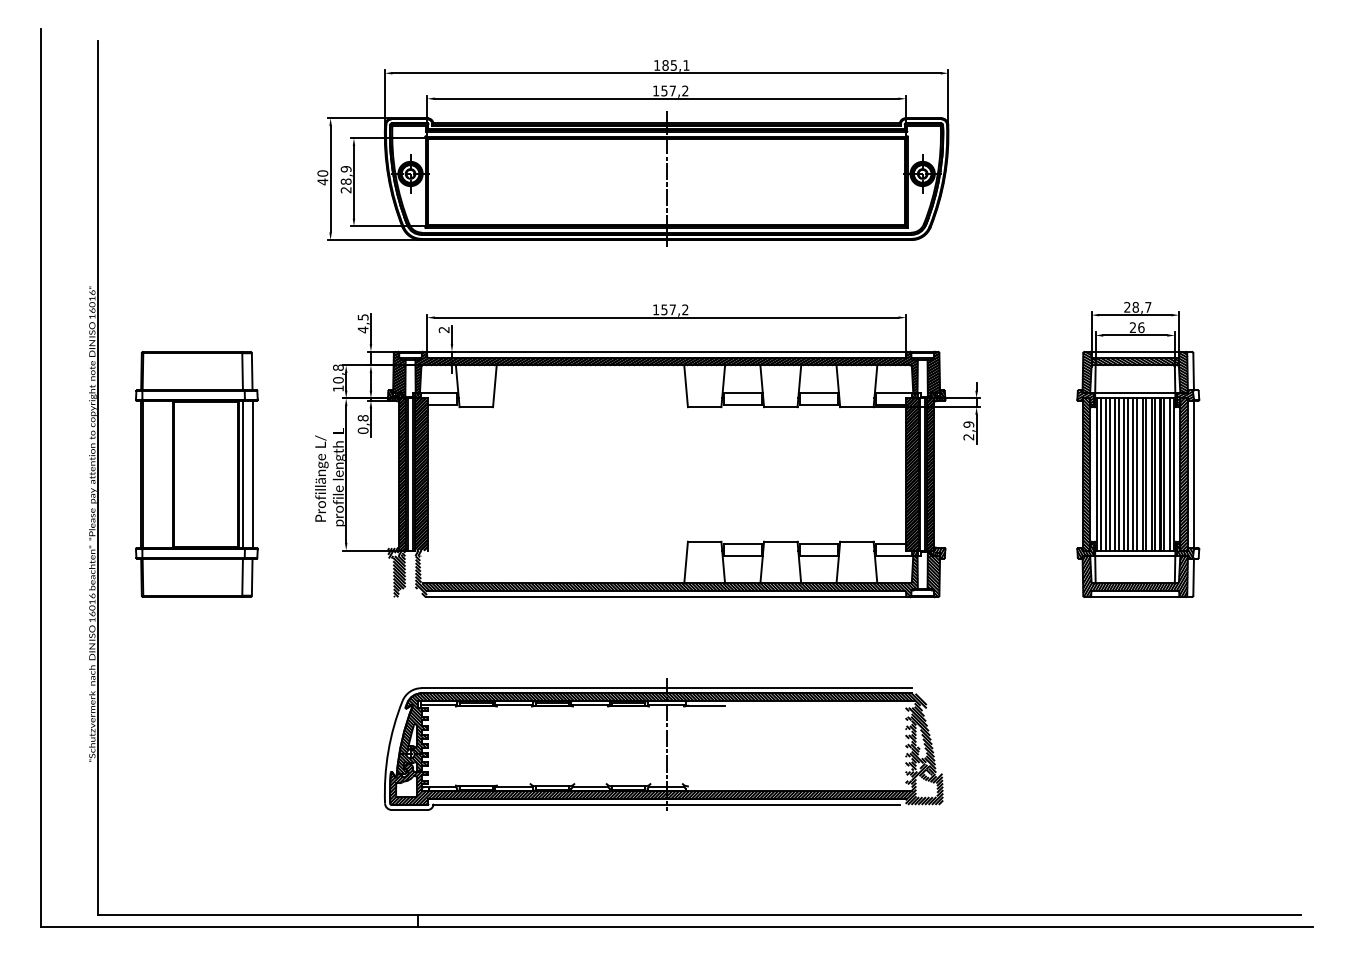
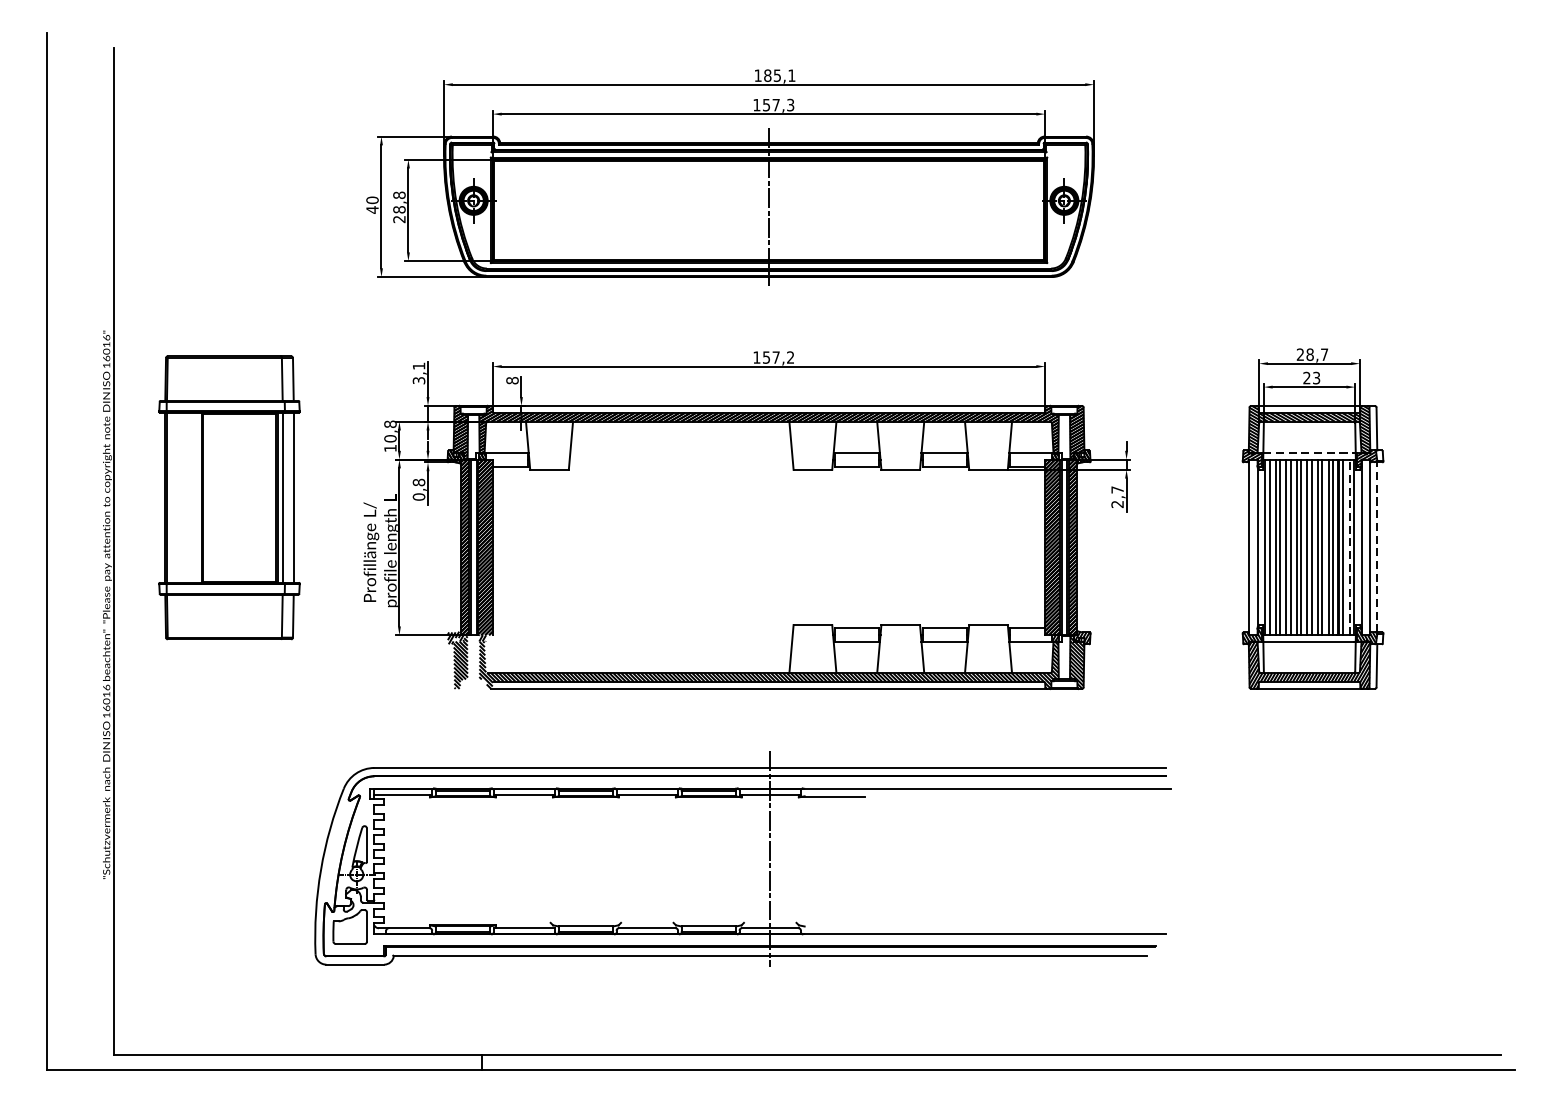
text: (685, 91) -> (790, 105), 157,2 -> 157,3
text: (346, 169) -> (399, 195), 28,9 -> 28,8
text: (362, 323) -> (418, 373), 4,5 -> 3,1
text: (1141, 327) -> (1316, 377), 26 -> 23
text: (443, 329) -> (511, 380), 2 -> 8
line: (1134, 392) -> (1308, 452), solid -> dashed
text: (968, 424) -> (1117, 489), 2,9 -> 2,7
line: (1169, 473) -> (1349, 546), solid -> dashed
part: (196, 474) -> (229, 497), moved
hatch: (1086, 474) -> (1253, 547), removed
hatch: (1183, 474) -> (1365, 547), removed
line: (1194, 474) -> (1377, 547), solid -> dashed
part: (663, 744) -> (765, 858), size x1.4

